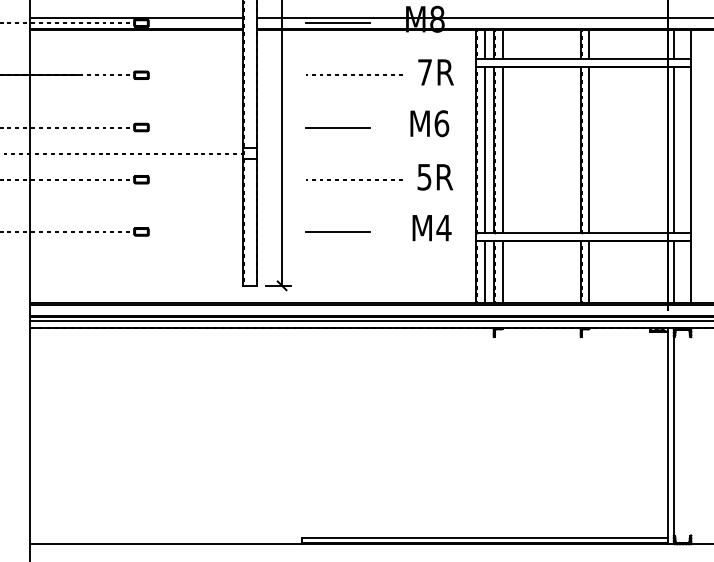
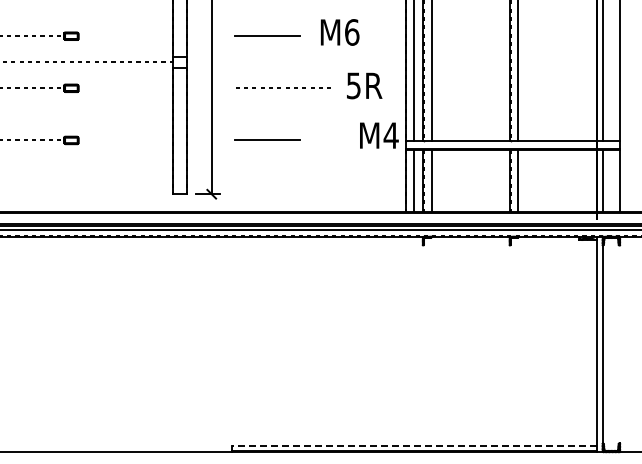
text: (429, 123) -> (339, 32), moved
text: (431, 228) -> (378, 136), moved
line: (485, 538) -> (414, 446), solid -> dashed

